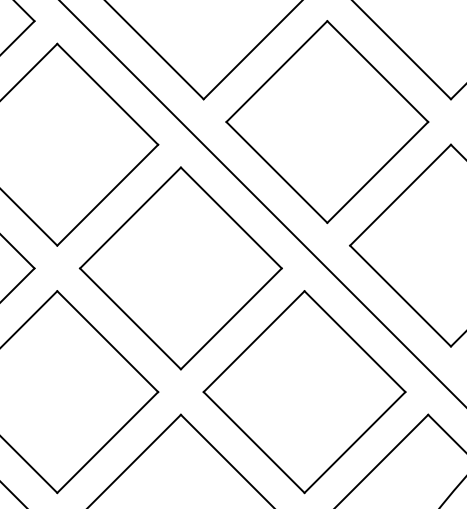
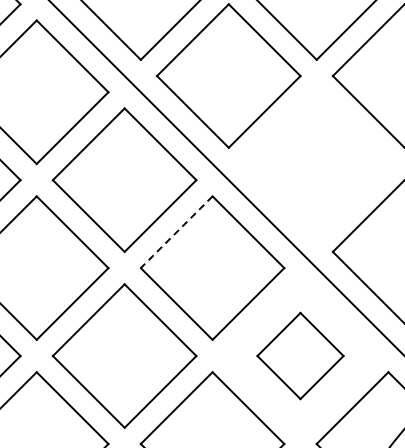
part: (327, 121) -> (316, 163), removed
line: (130, 218) -> (176, 232), solid -> dashed
part: (304, 391) -> (300, 355), size x0.6

